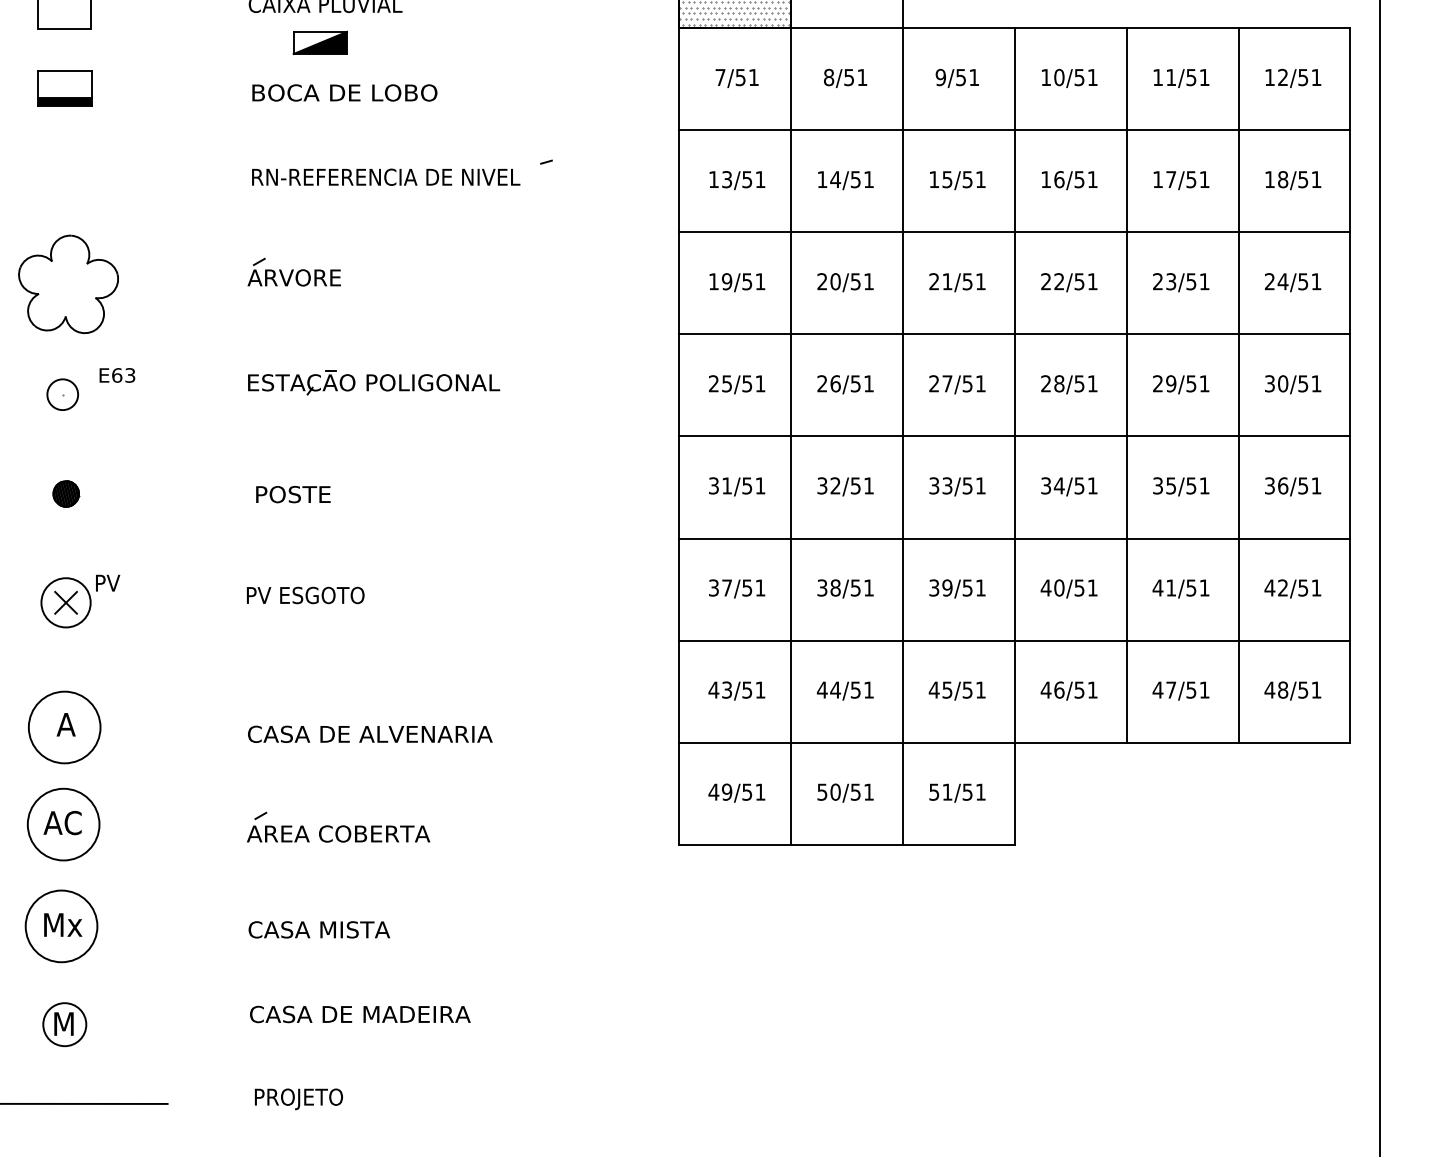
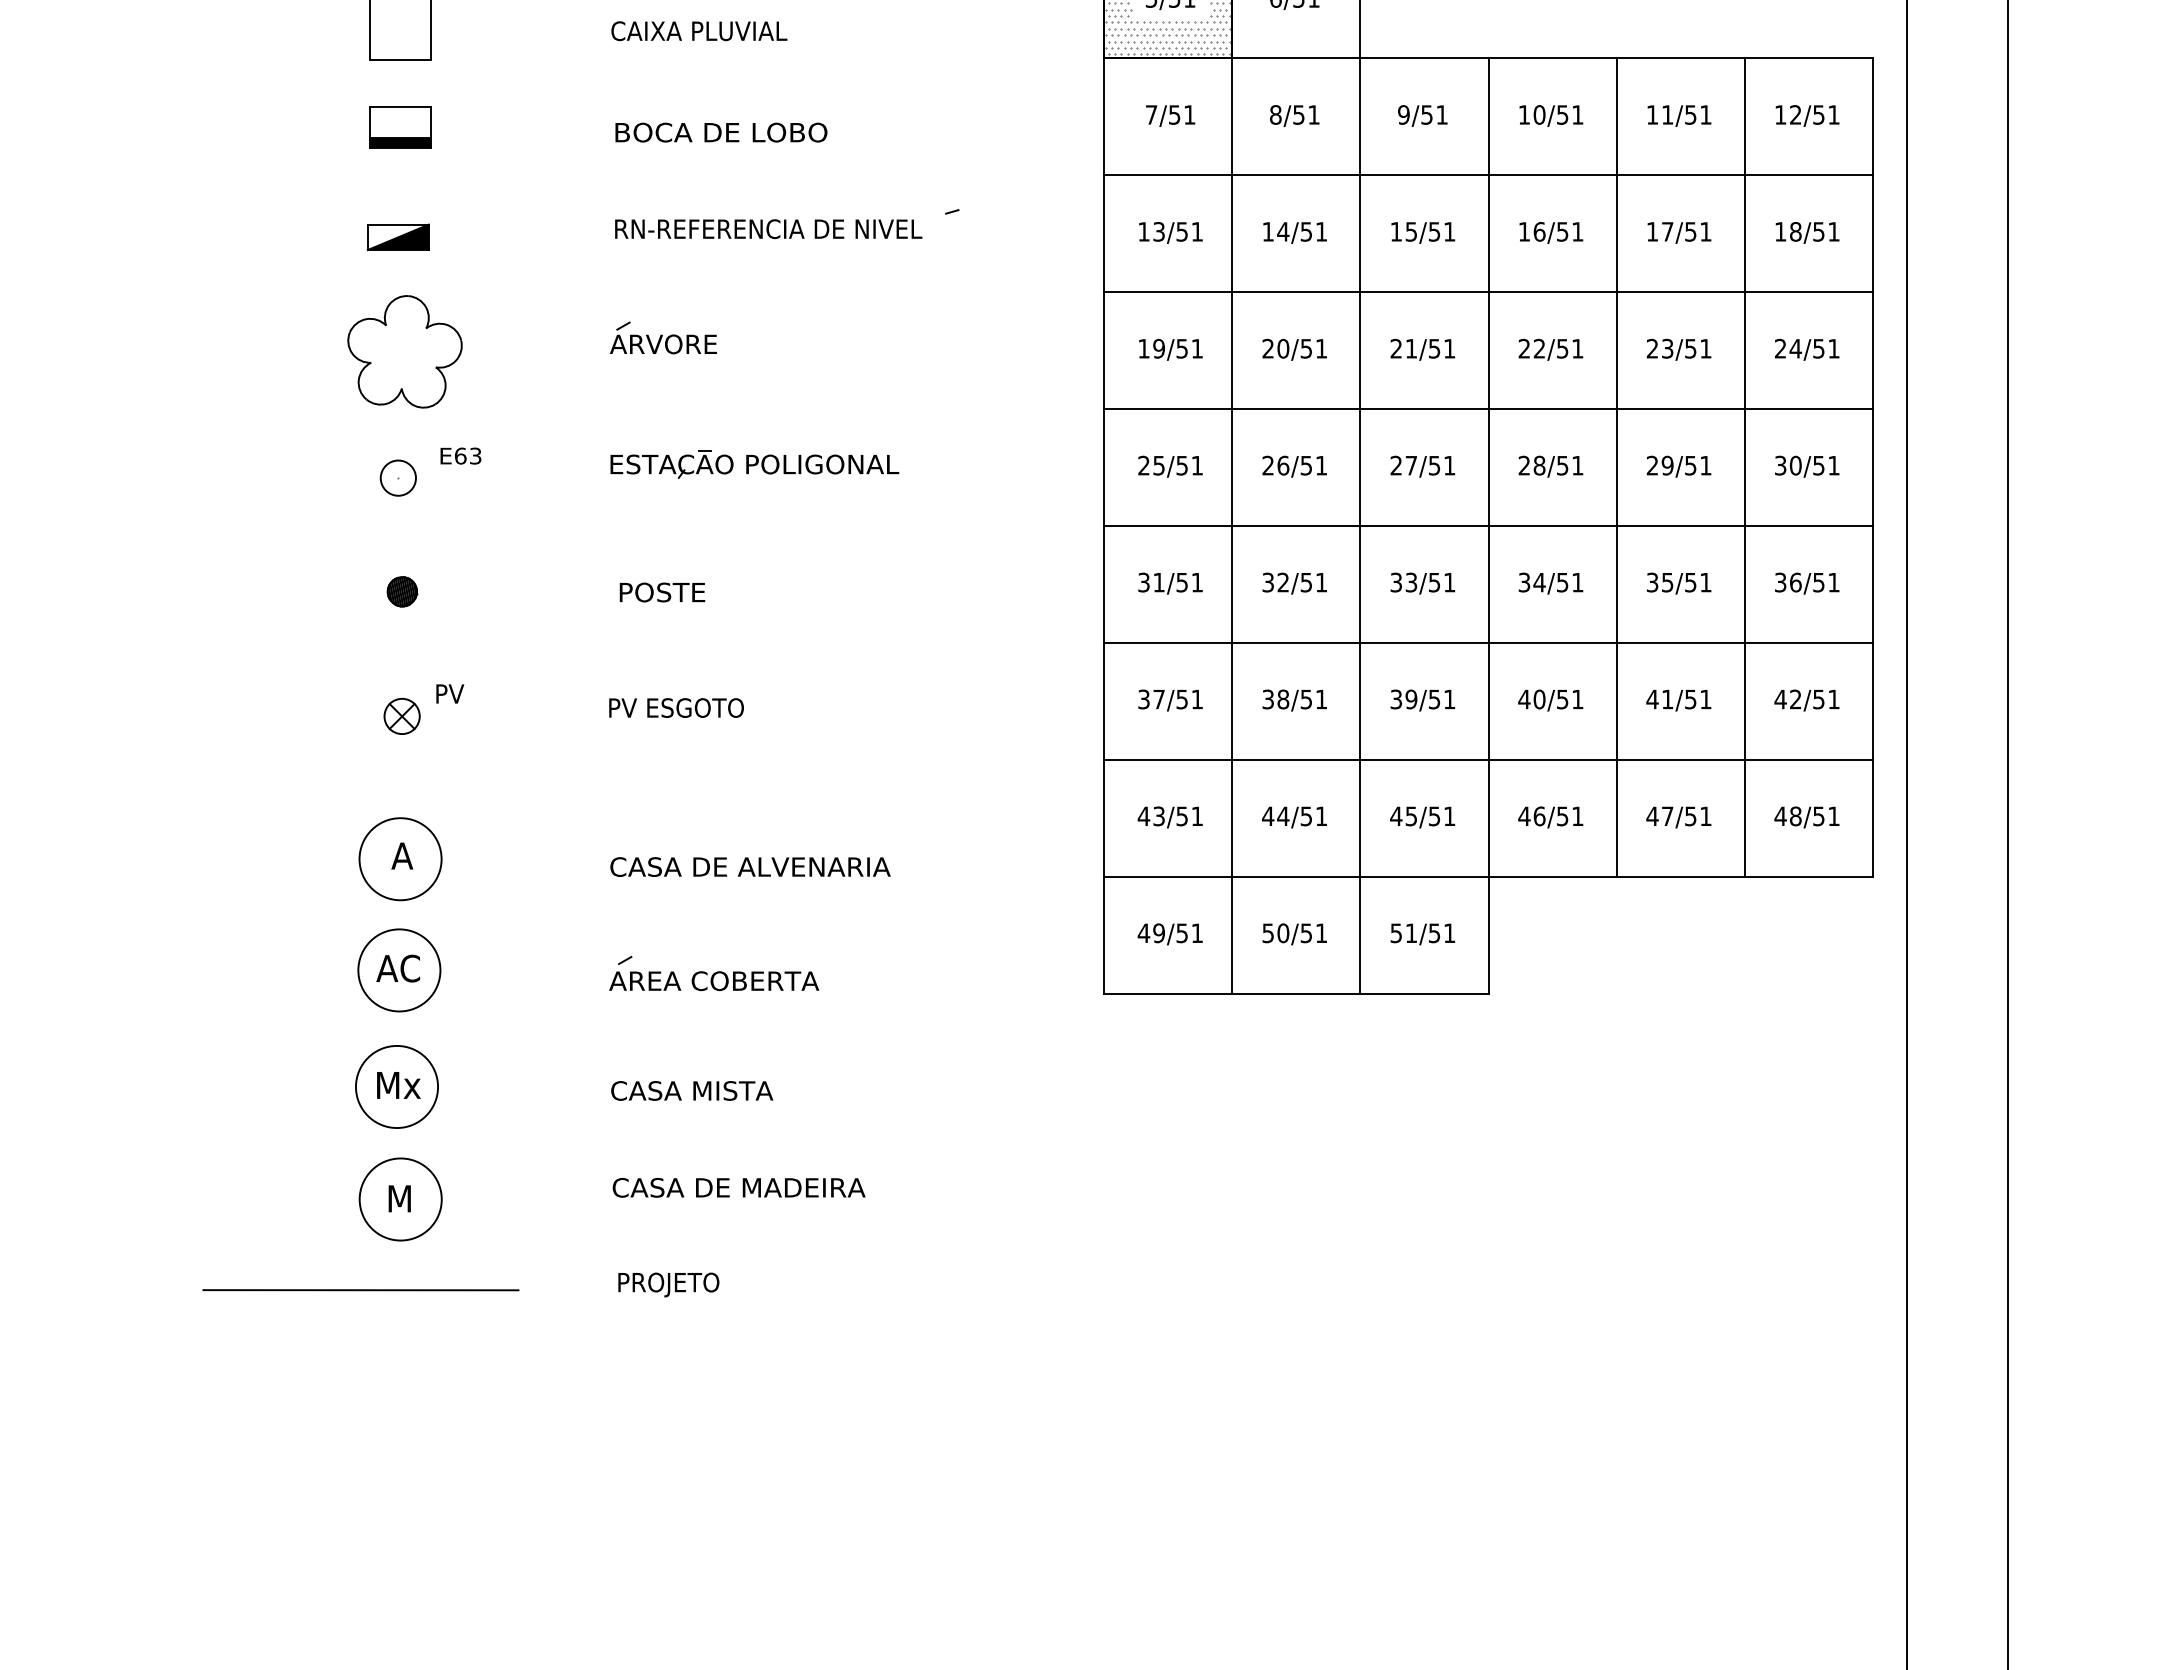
part: (319, 43) -> (397, 237), moved
circle: (65, 602) -> (401, 716), size x0.62
circle: (64, 1024) -> (400, 1199), size x1.67

